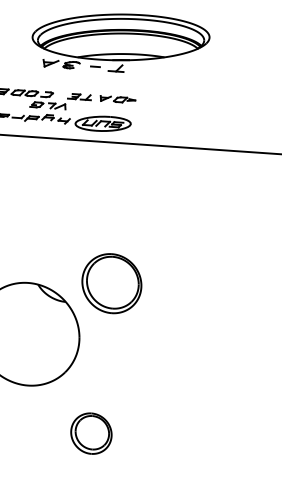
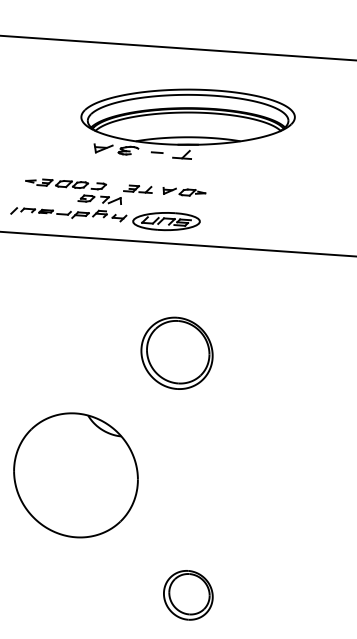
part: (111, 282) -> (176, 352), moved
part: (91, 433) -> (188, 595), moved

